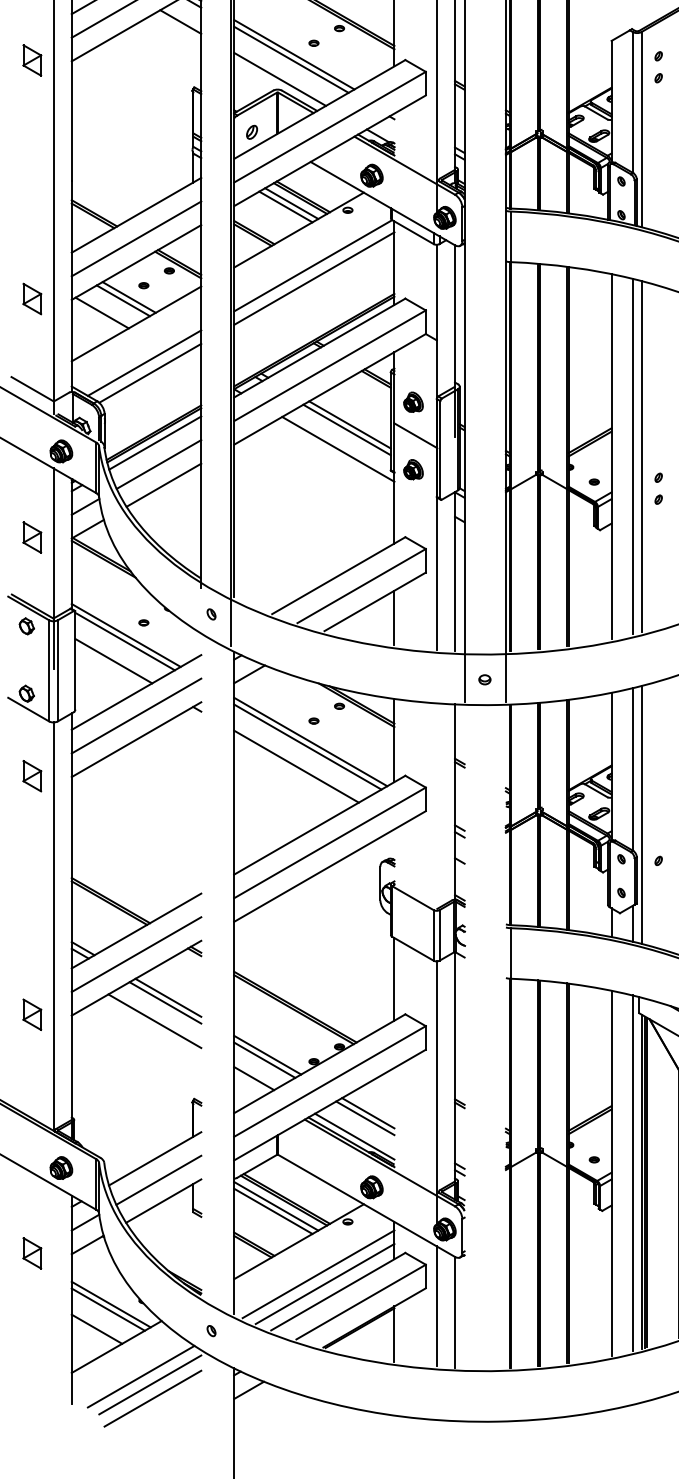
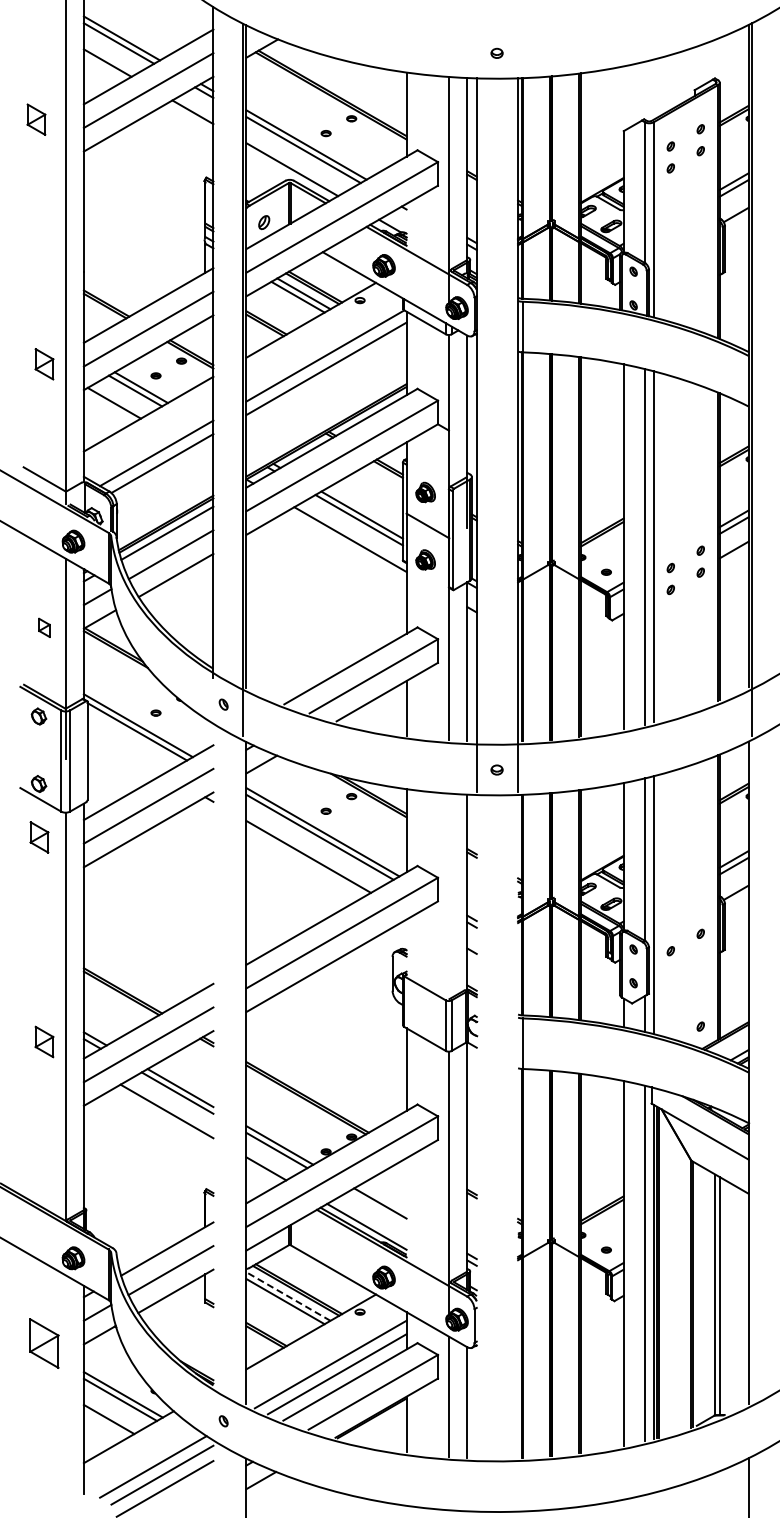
part: (32, 60) -> (36, 119), moved
part: (32, 299) -> (44, 364), moved
part: (32, 537) -> (44, 627), size x0.6
line: (113, 661) -> (125, 751), removed
part: (32, 776) -> (39, 837), moved
part: (32, 1014) -> (44, 1041), moved
line: (365, 1118) -> (377, 1208), removed
line: (276, 1206) -> (288, 1296), solid -> dashed
part: (32, 1253) -> (44, 1343), size x1.6

